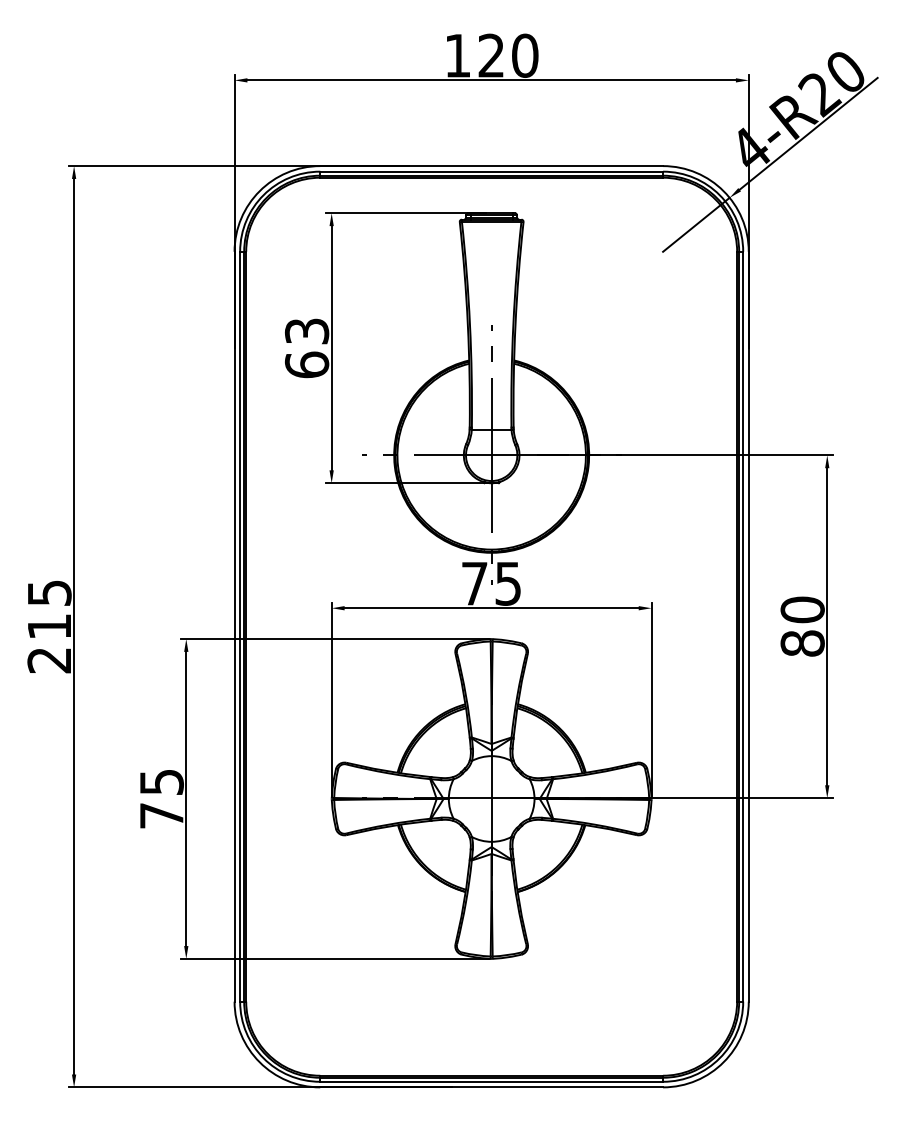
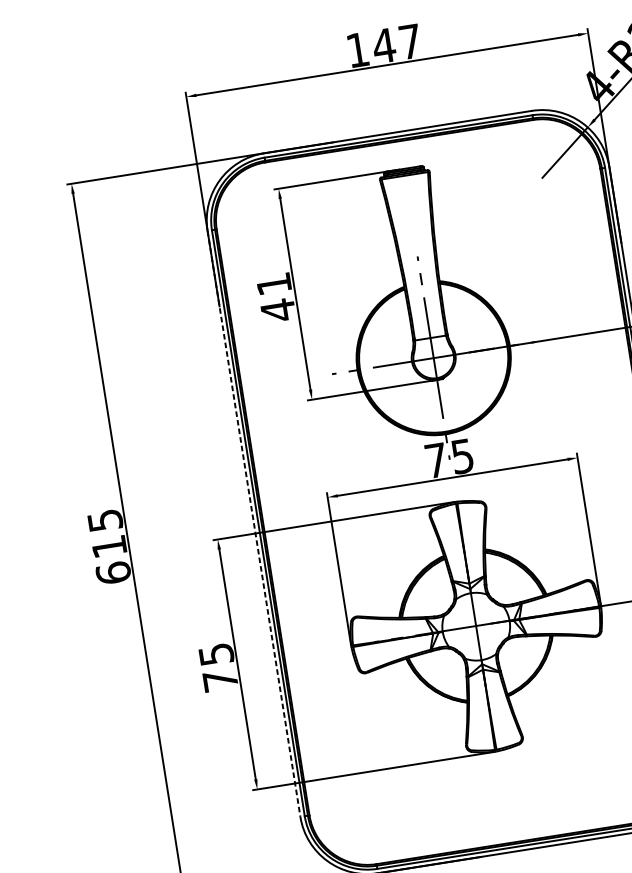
text: (507, 55) -> (396, 43), 120 -> 147
text: (306, 348) -> (275, 297), 63 -> 41
line: (234, 626) -> (253, 523), solid -> dashed
text: (49, 659) -> (113, 572), 215 -> 615

